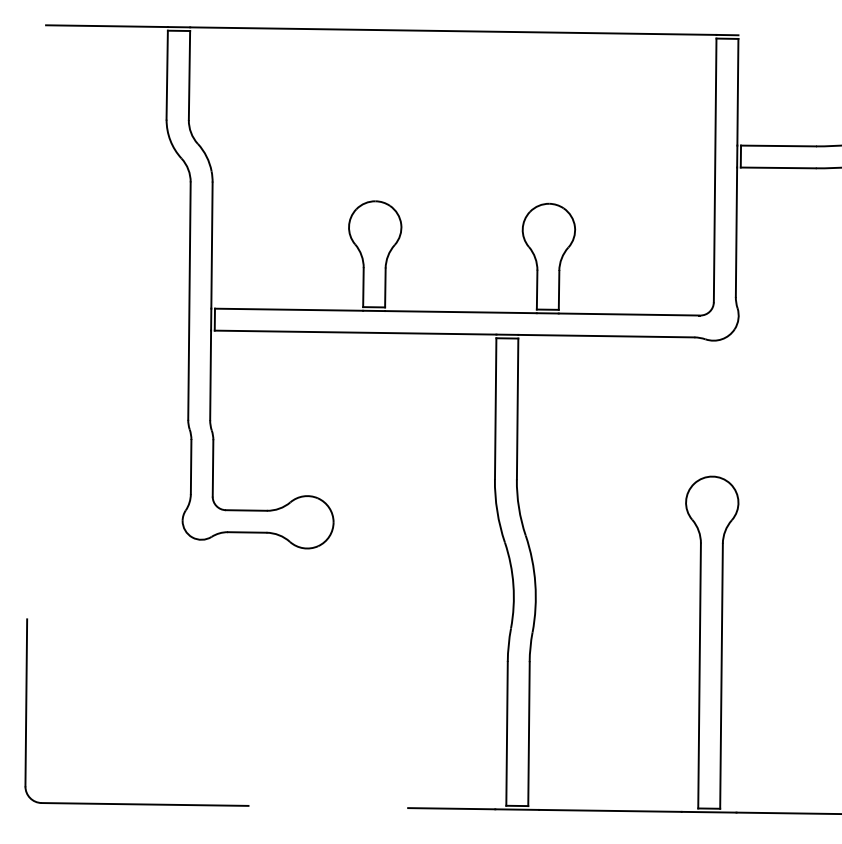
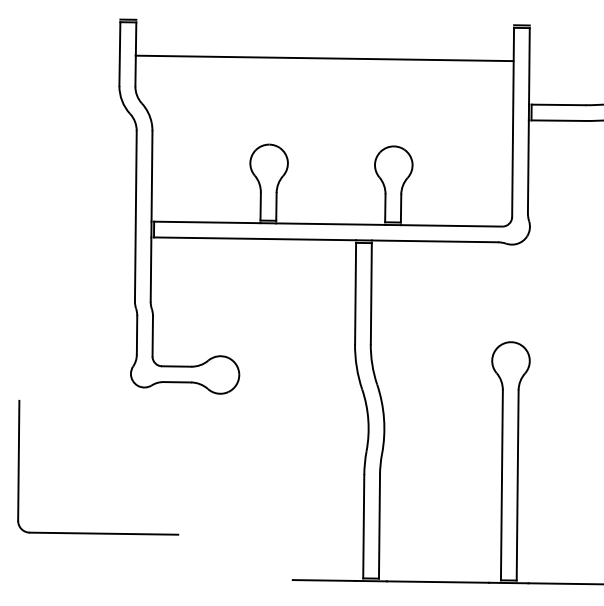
line: (106, 26) -> (76, 19), removed
line: (453, 30) -> (324, 57), moved
part: (136, 803) -> (97, 532), moved

